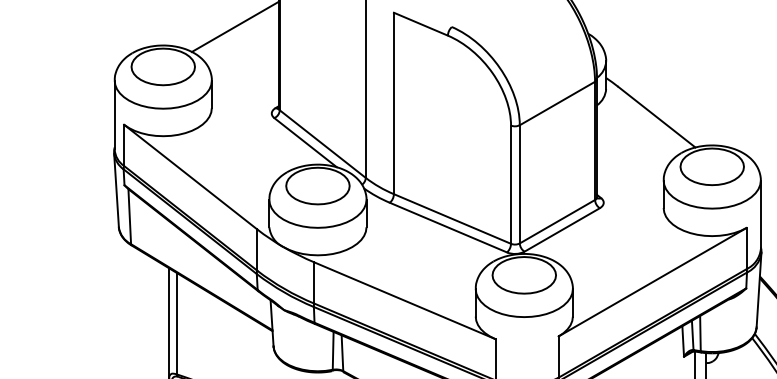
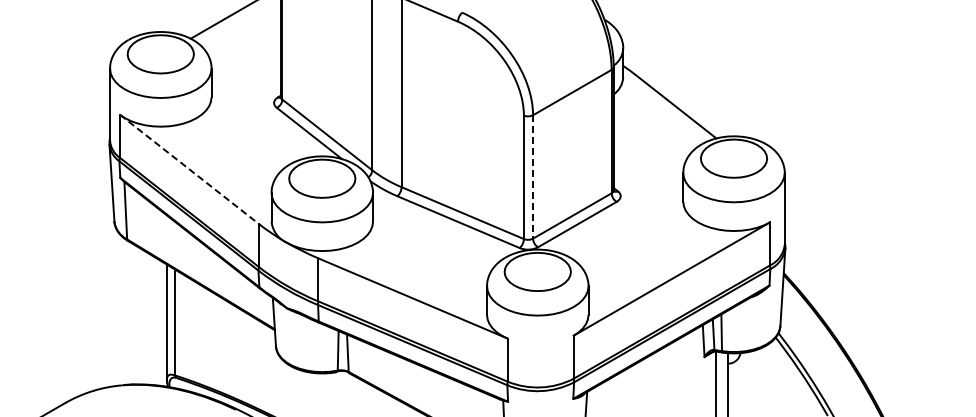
line: (190, 177) -> (189, 169), solid -> dashed
line: (520, 183) -> (533, 176), solid -> dashed

